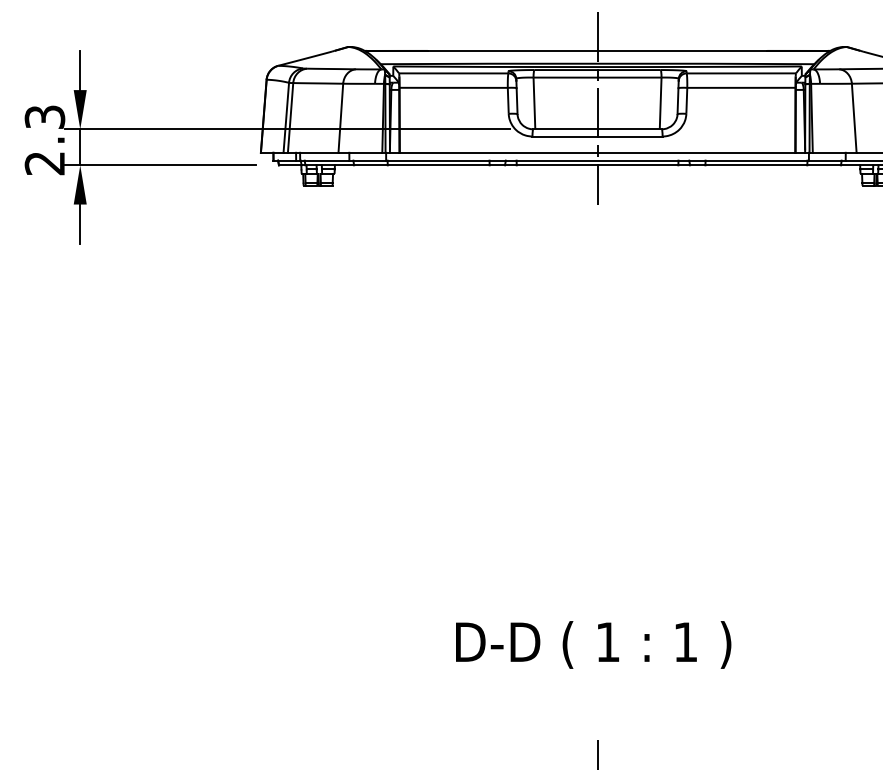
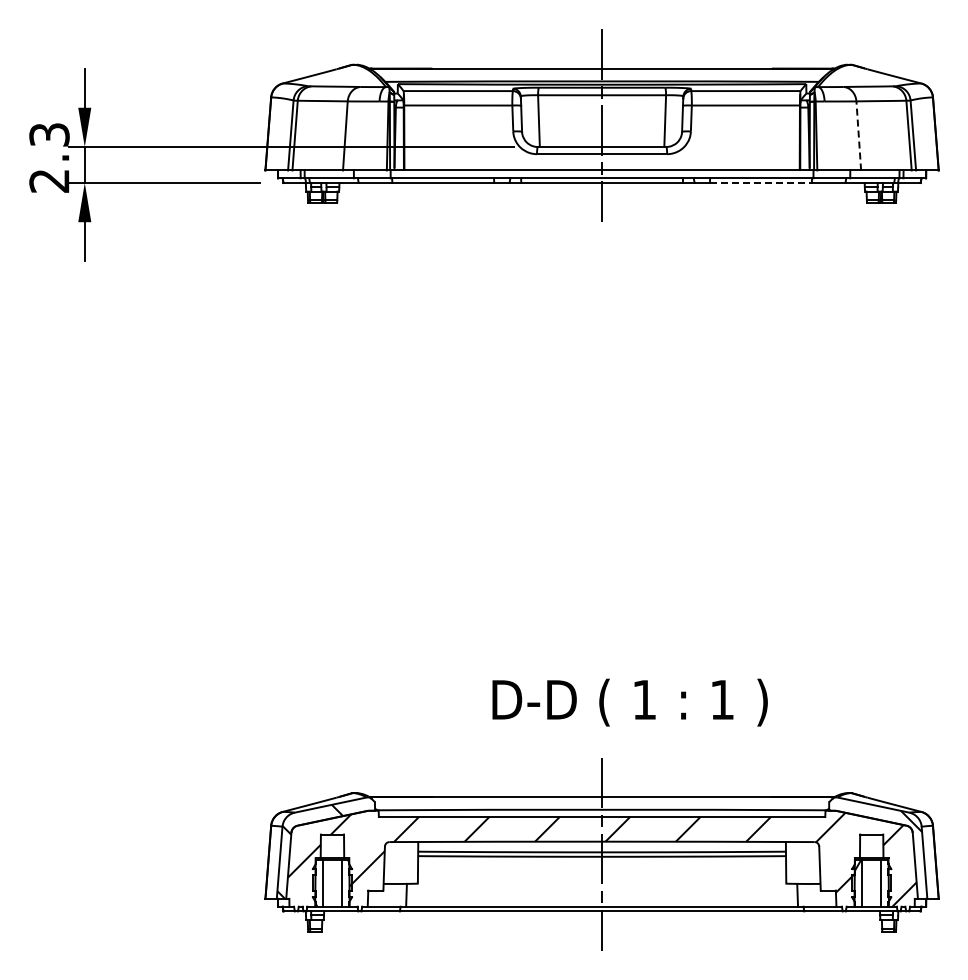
line: (853, 117) -> (858, 135), solid -> dashed
line: (755, 165) -> (760, 183), solid -> dashed
text: (592, 644) -> (629, 702), moved

